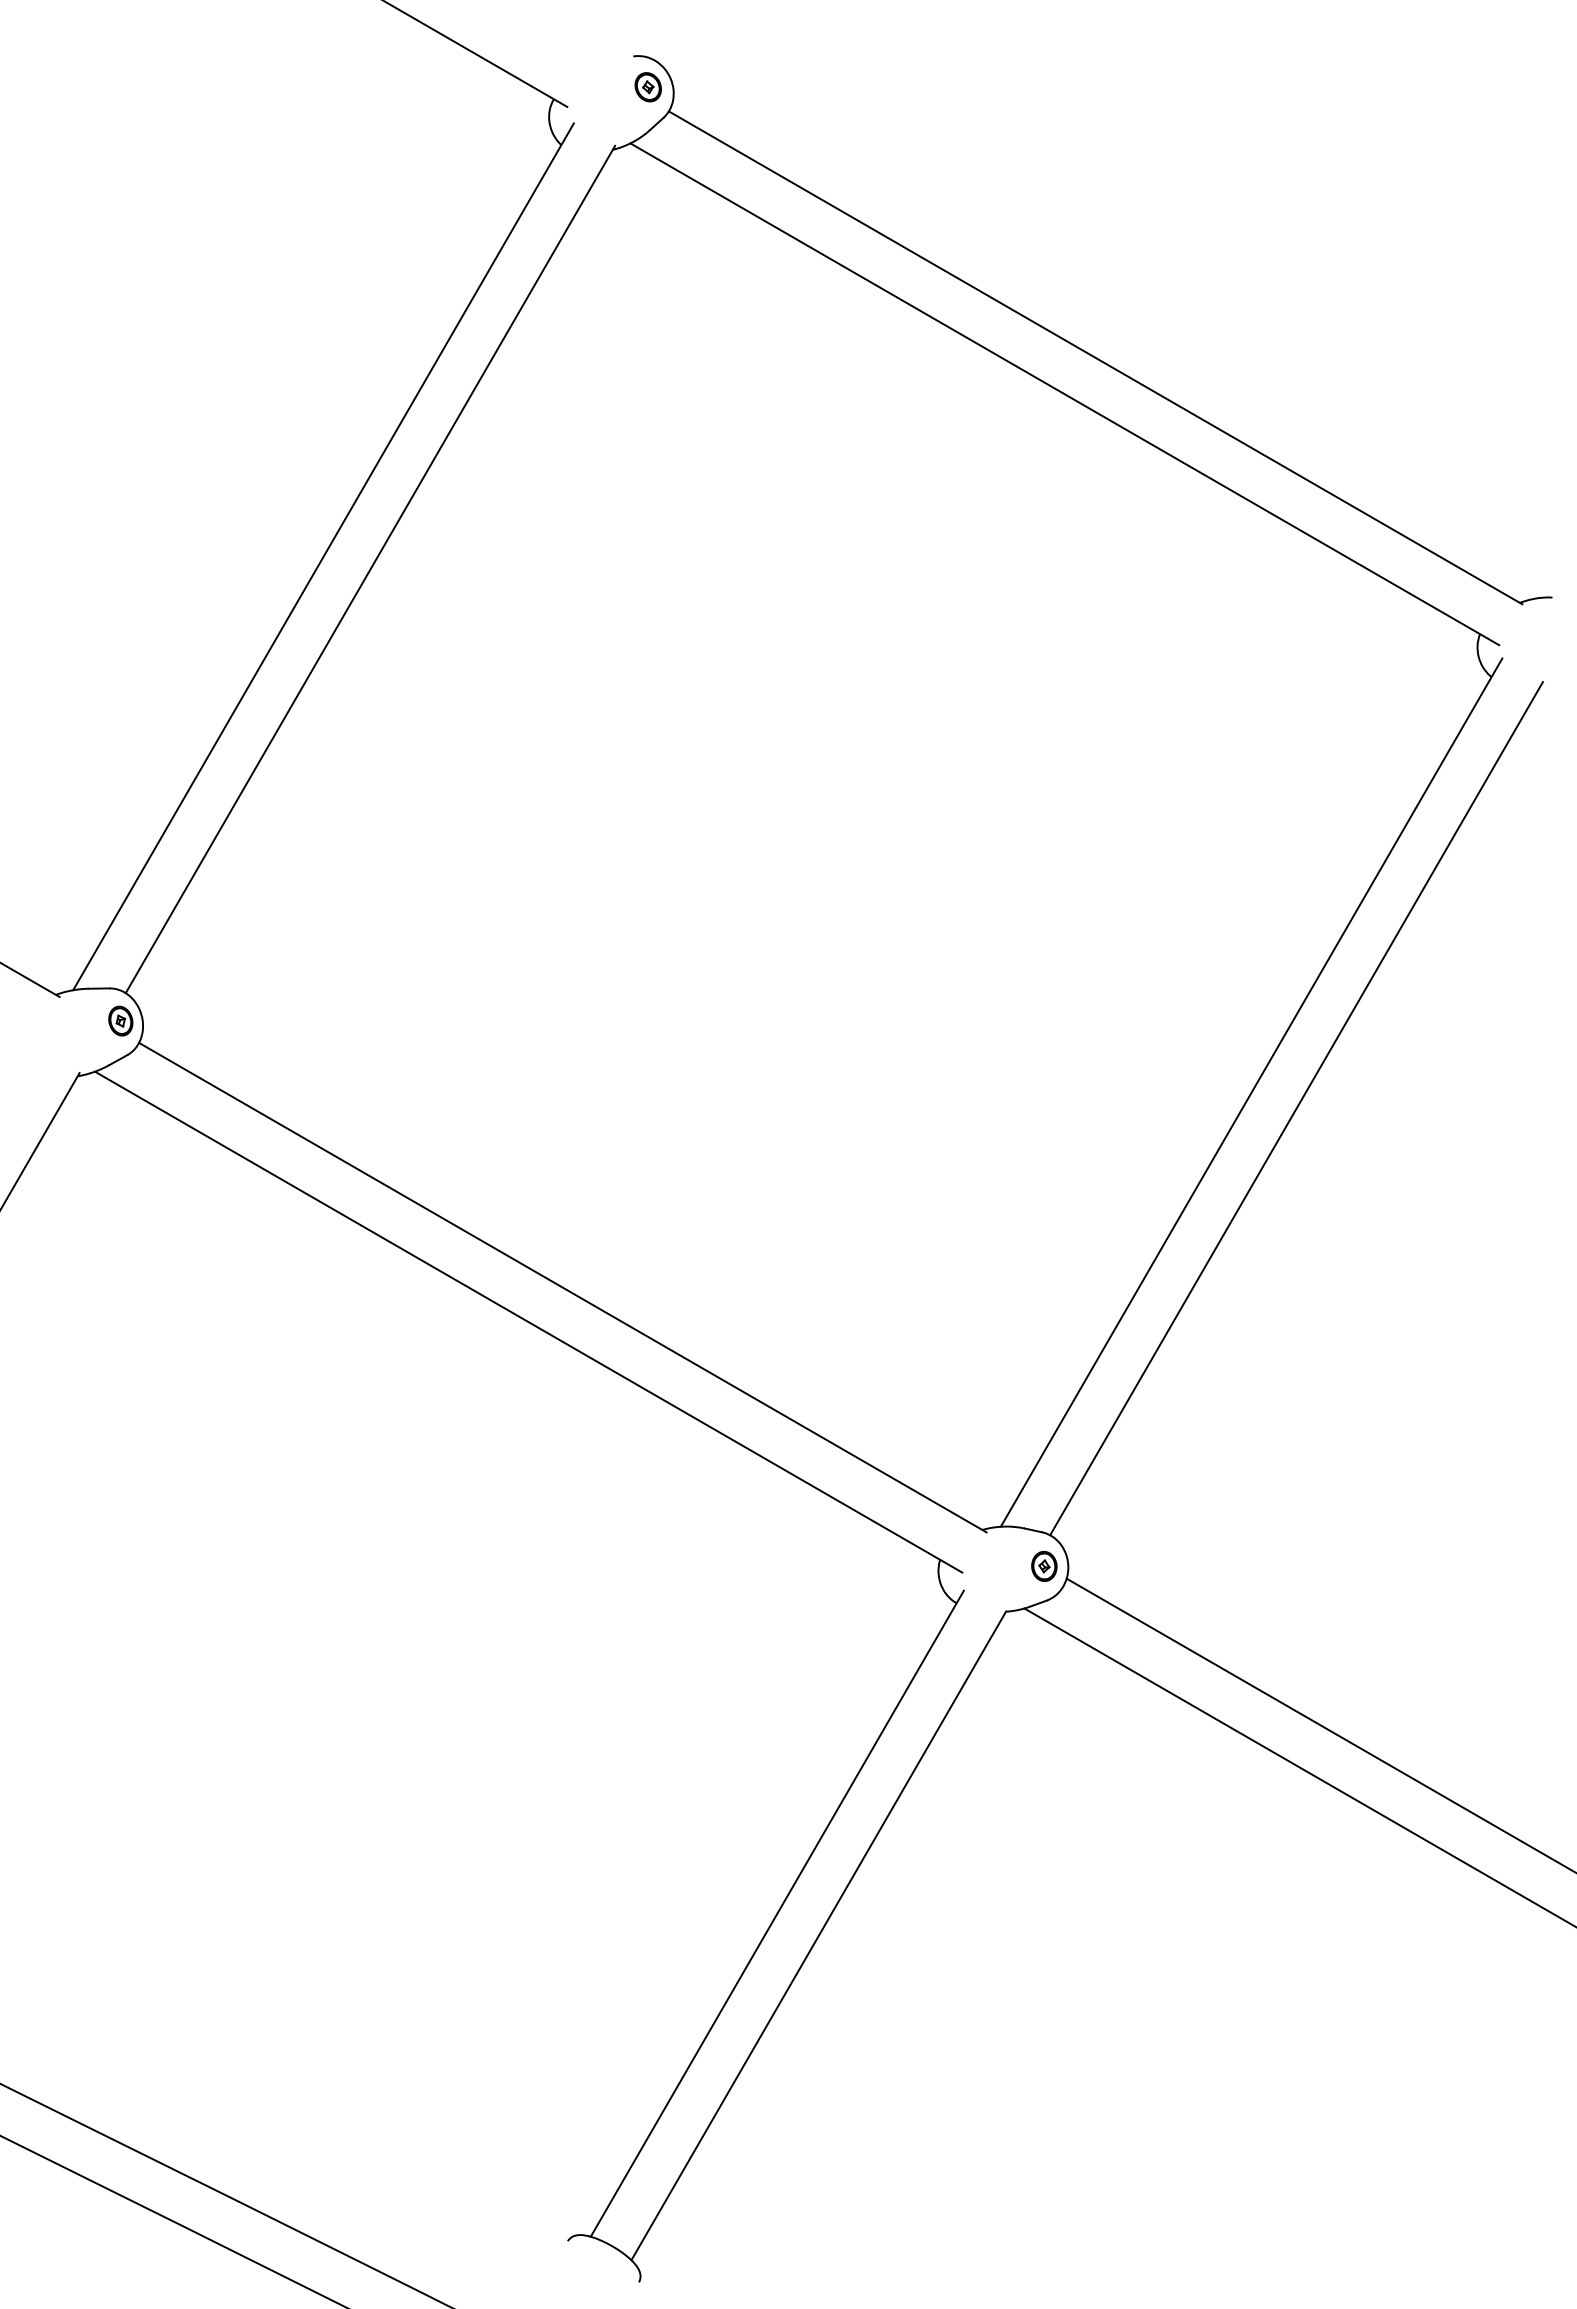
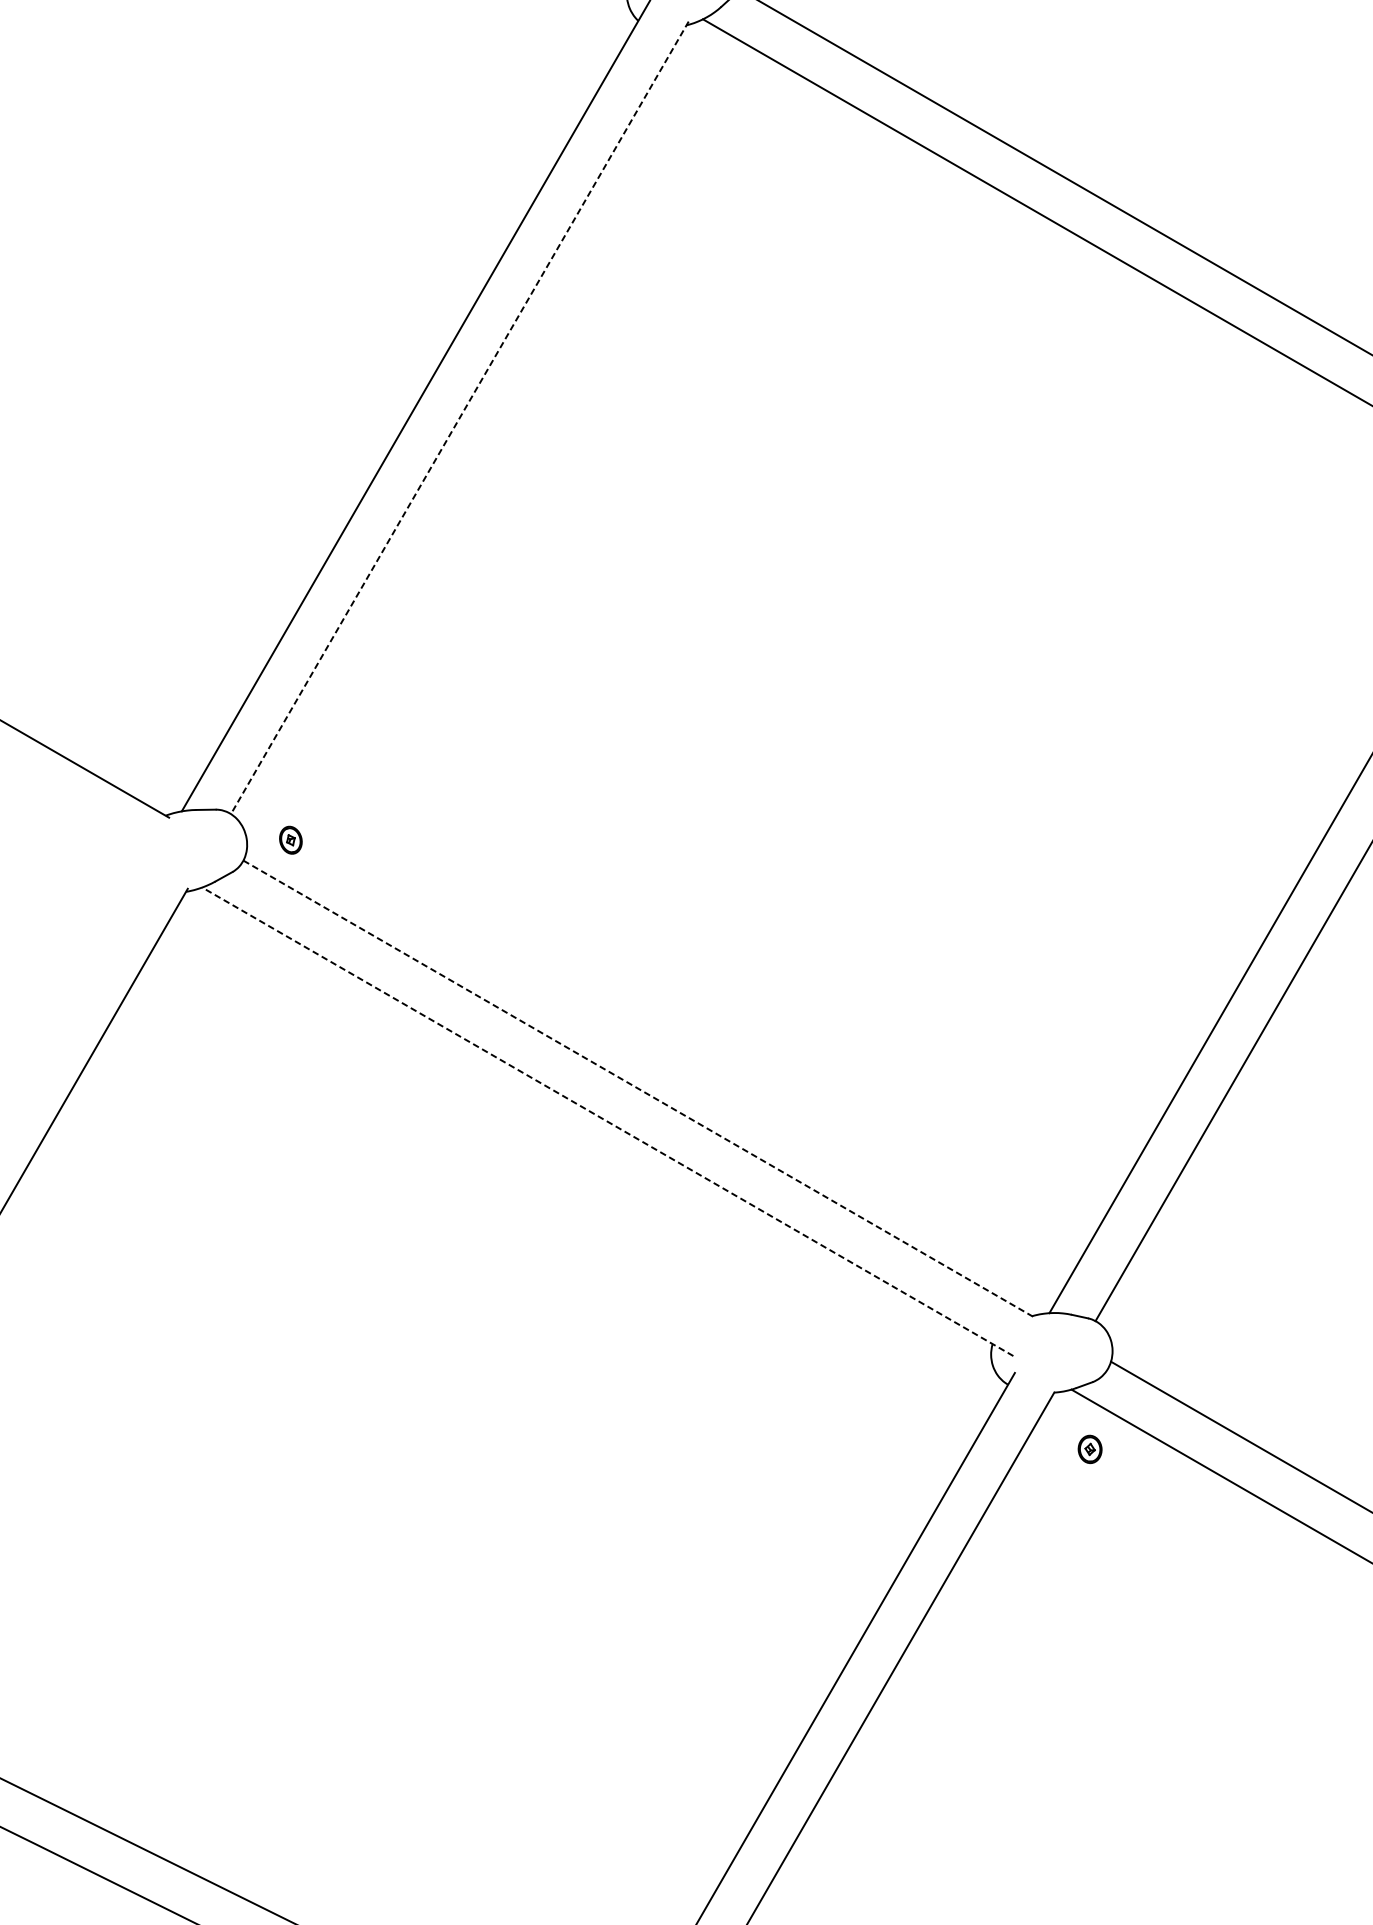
line: (370, 569) -> (459, 417), solid -> dashed
part: (120, 1020) -> (290, 839), moved
line: (563, 1287) -> (640, 1089), solid -> dashed
line: (528, 1322) -> (607, 1122), solid -> dashed
part: (1044, 1565) -> (1090, 1448), moved

